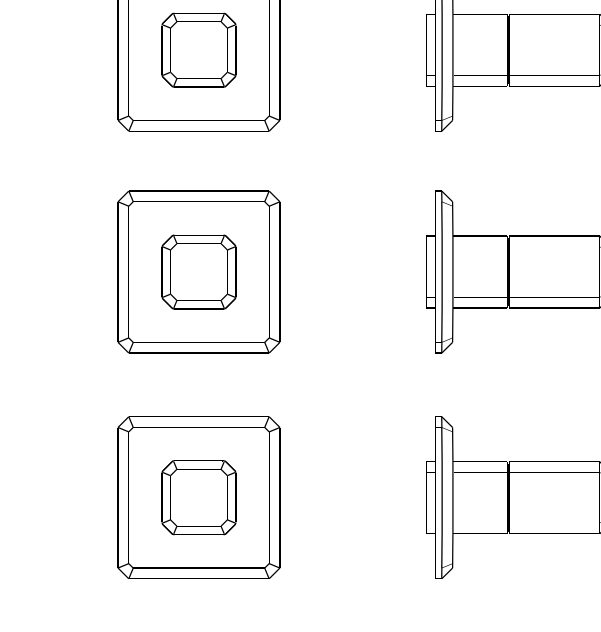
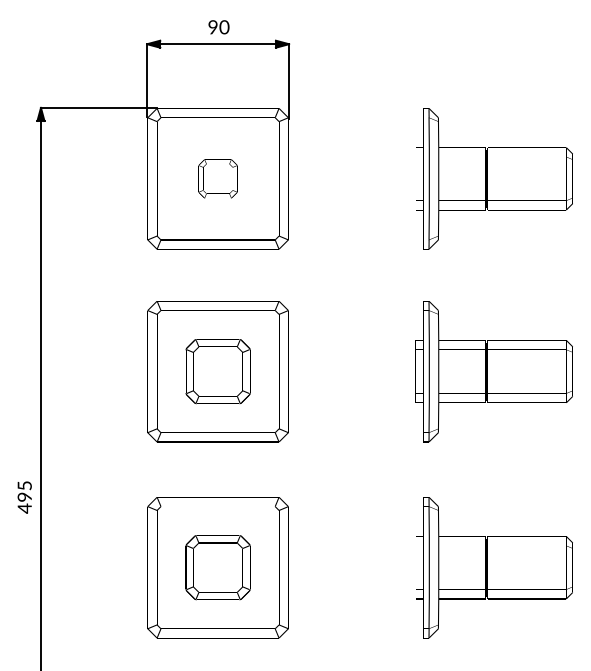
part: (198, 49) -> (217, 178), size x0.6
fill: (426, 49) -> (415, 178), removed
fill: (198, 427) -> (217, 506), removed
fill: (426, 497) -> (415, 567), removed

